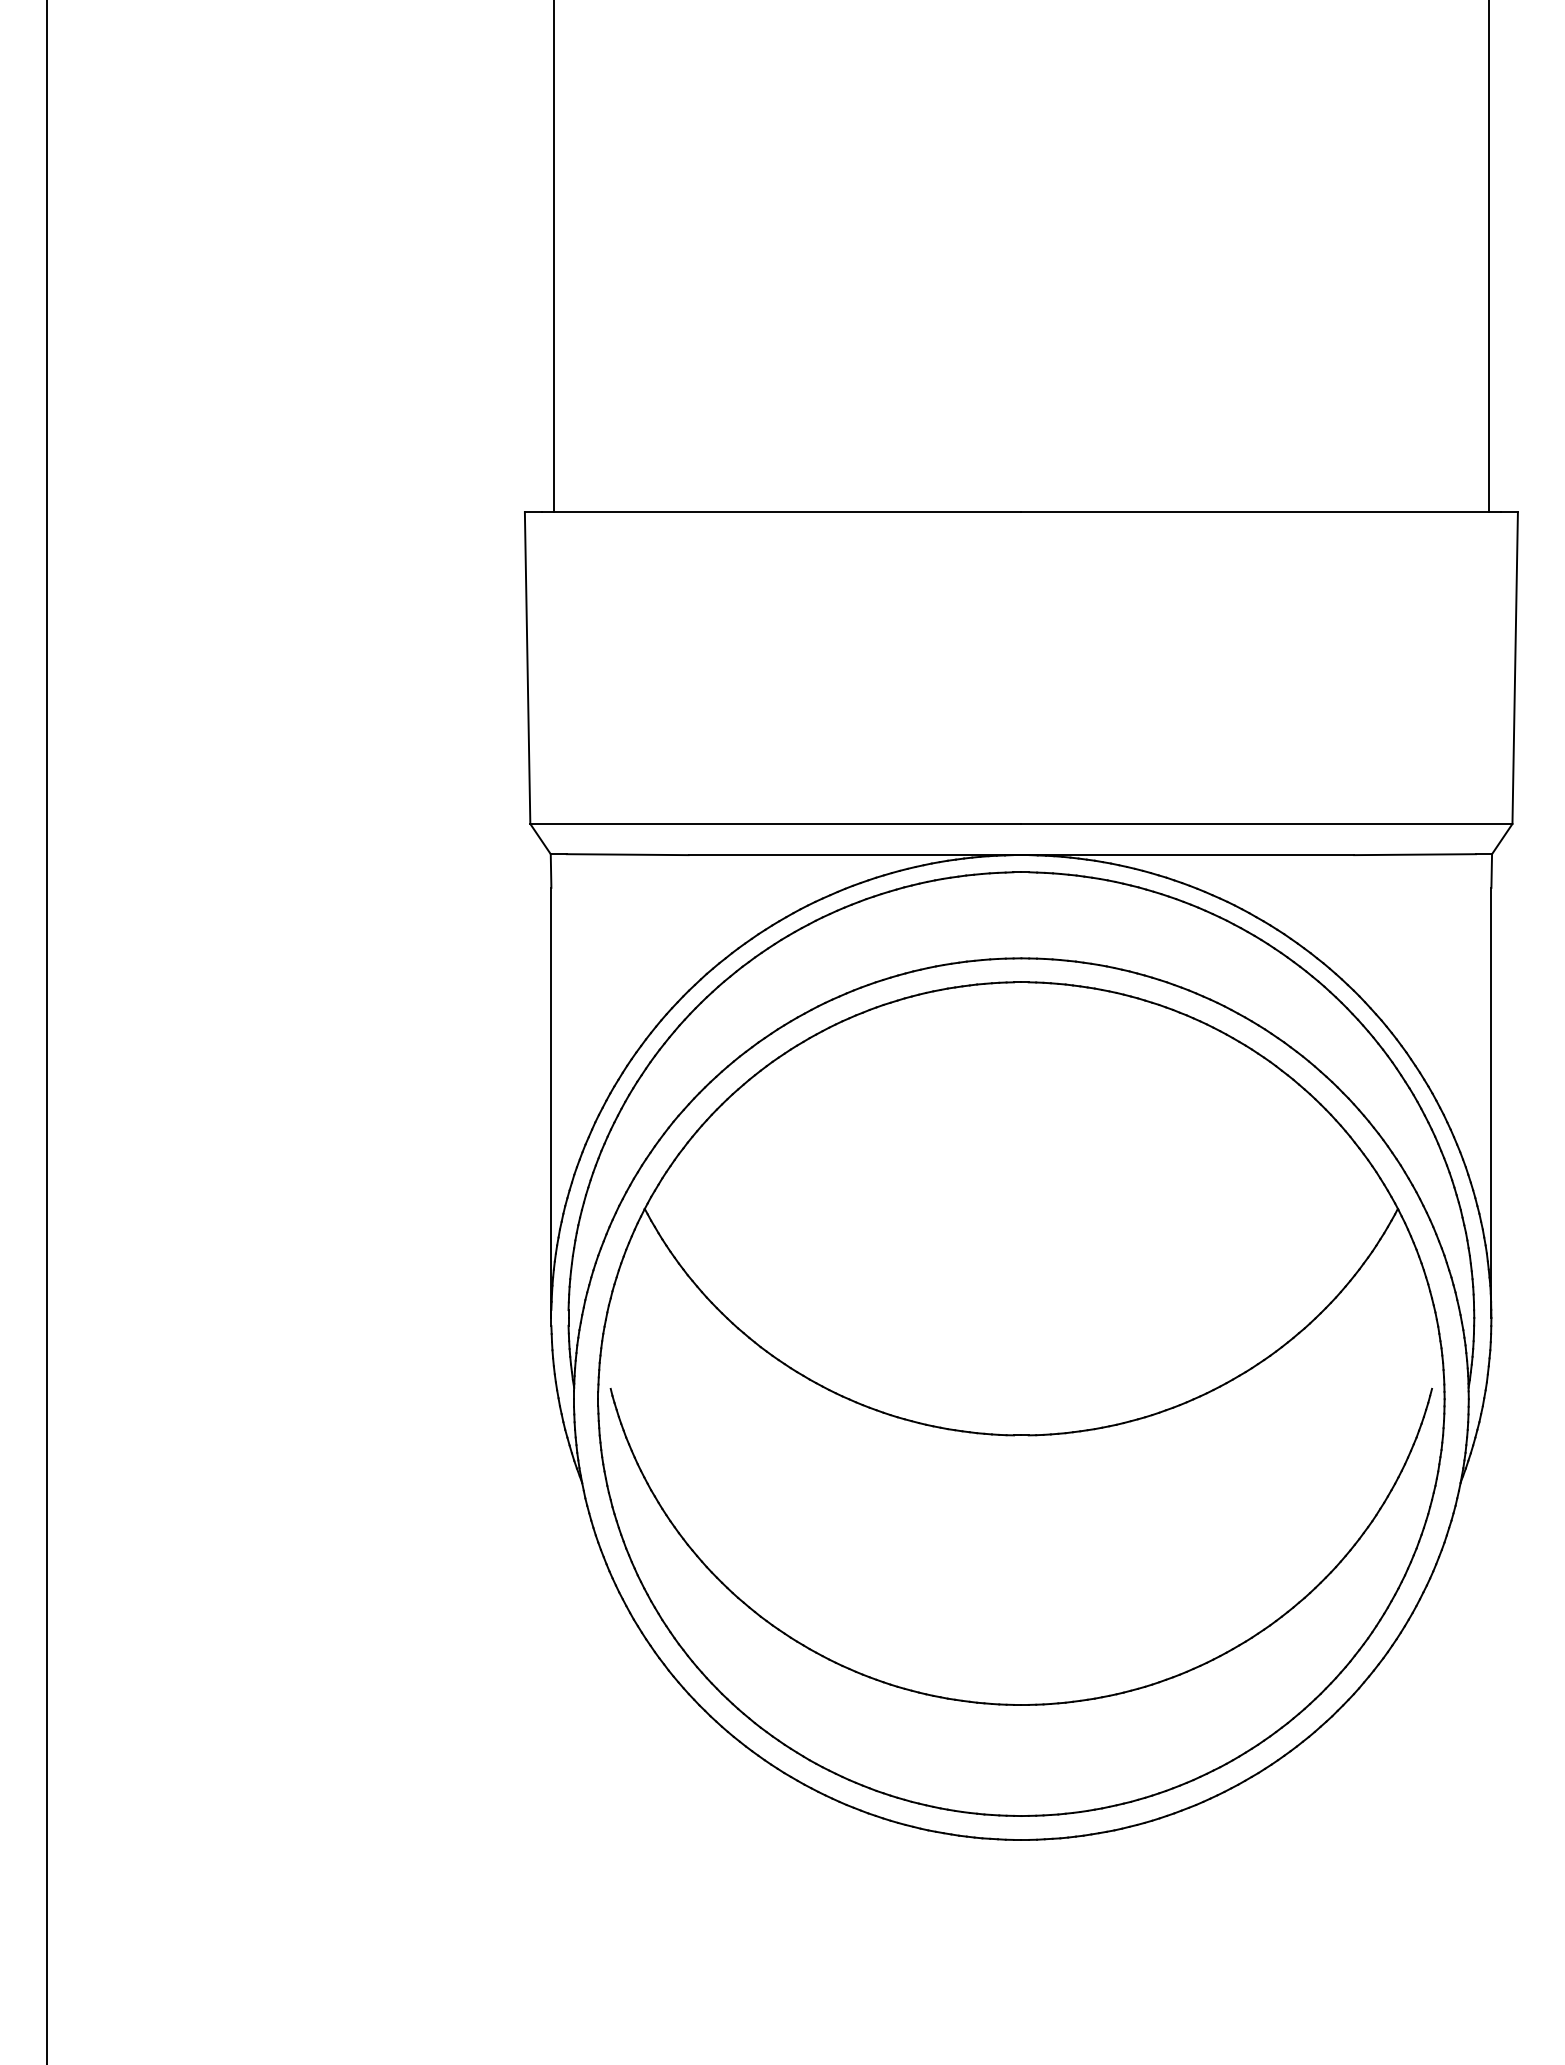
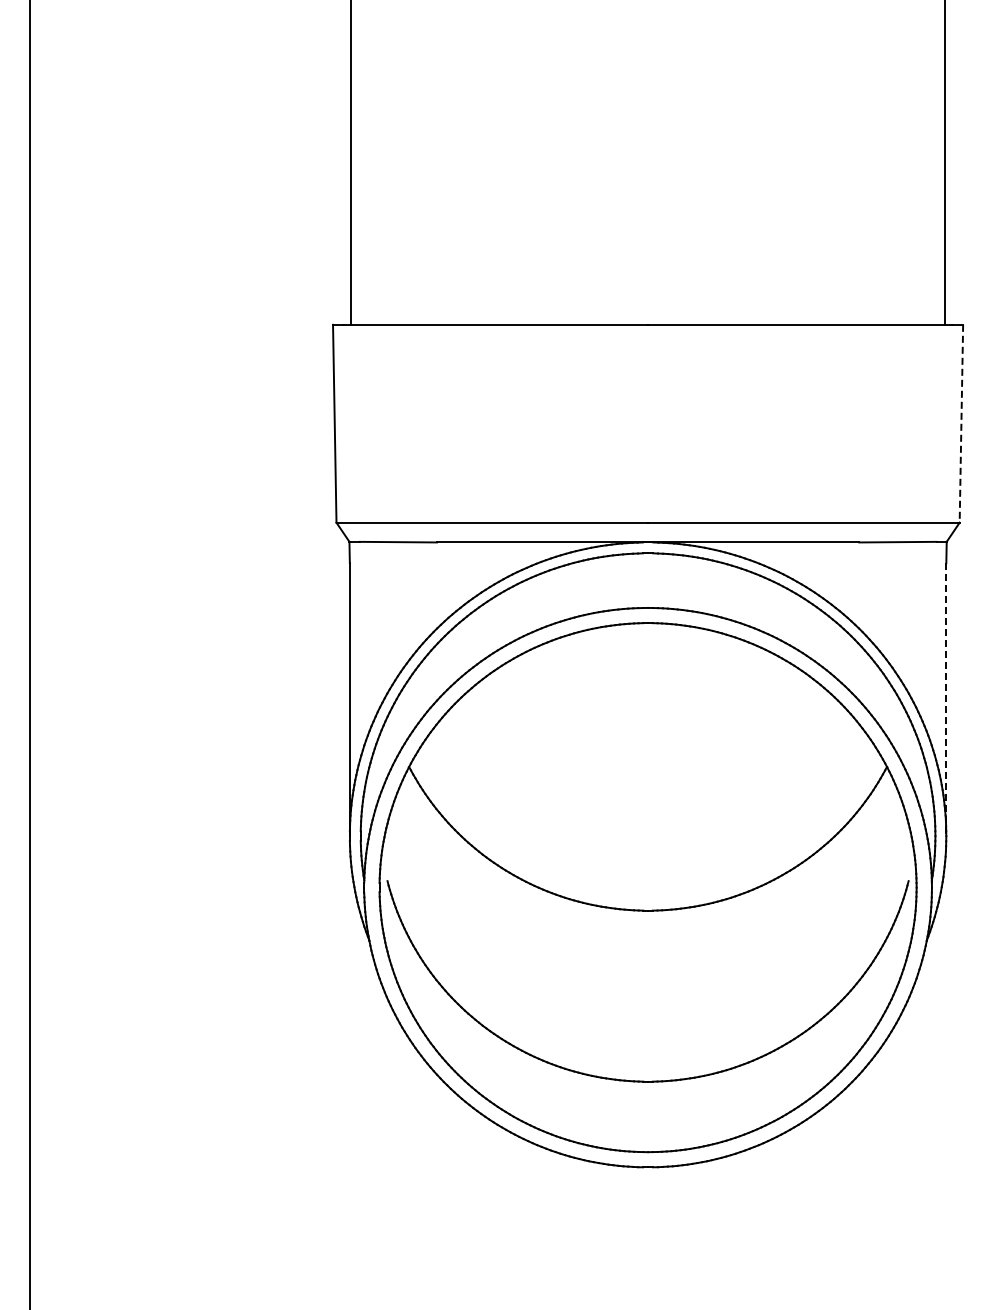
line: (1515, 667) -> (961, 423), solid -> dashed
line: (1491, 1104) -> (946, 700), solid -> dashed

